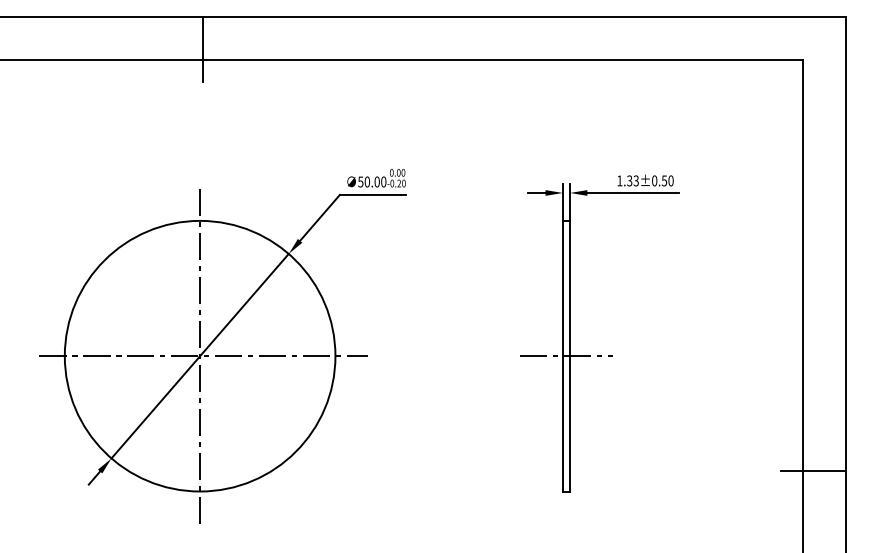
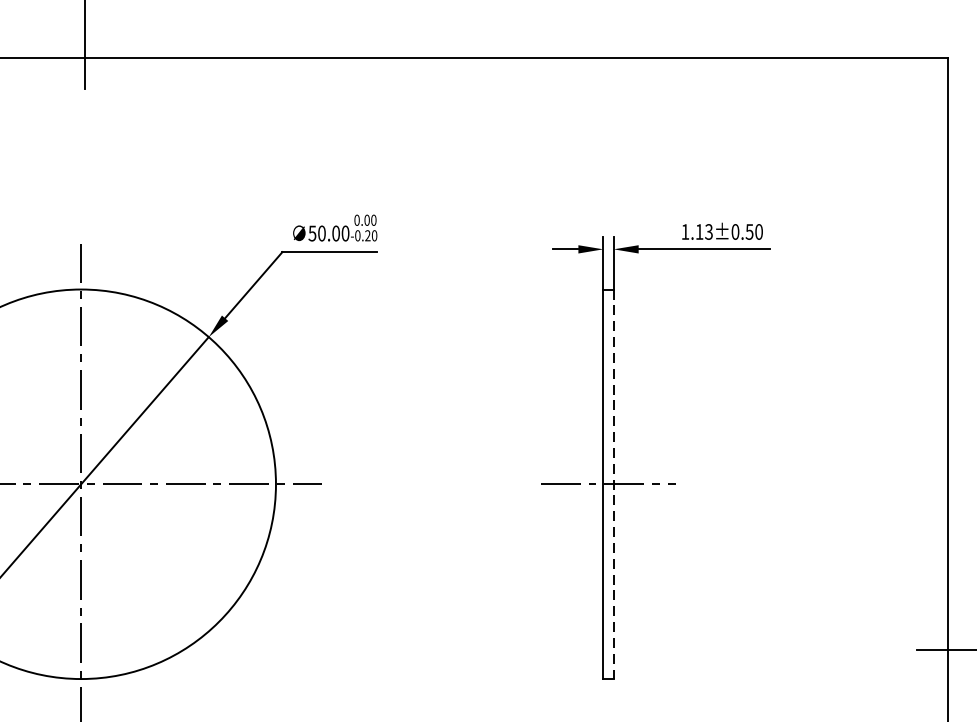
text: (629, 180) -> (699, 231), 1.33±0.50 -> 1.13±0.50
line: (570, 356) -> (614, 484), solid -> dashed

